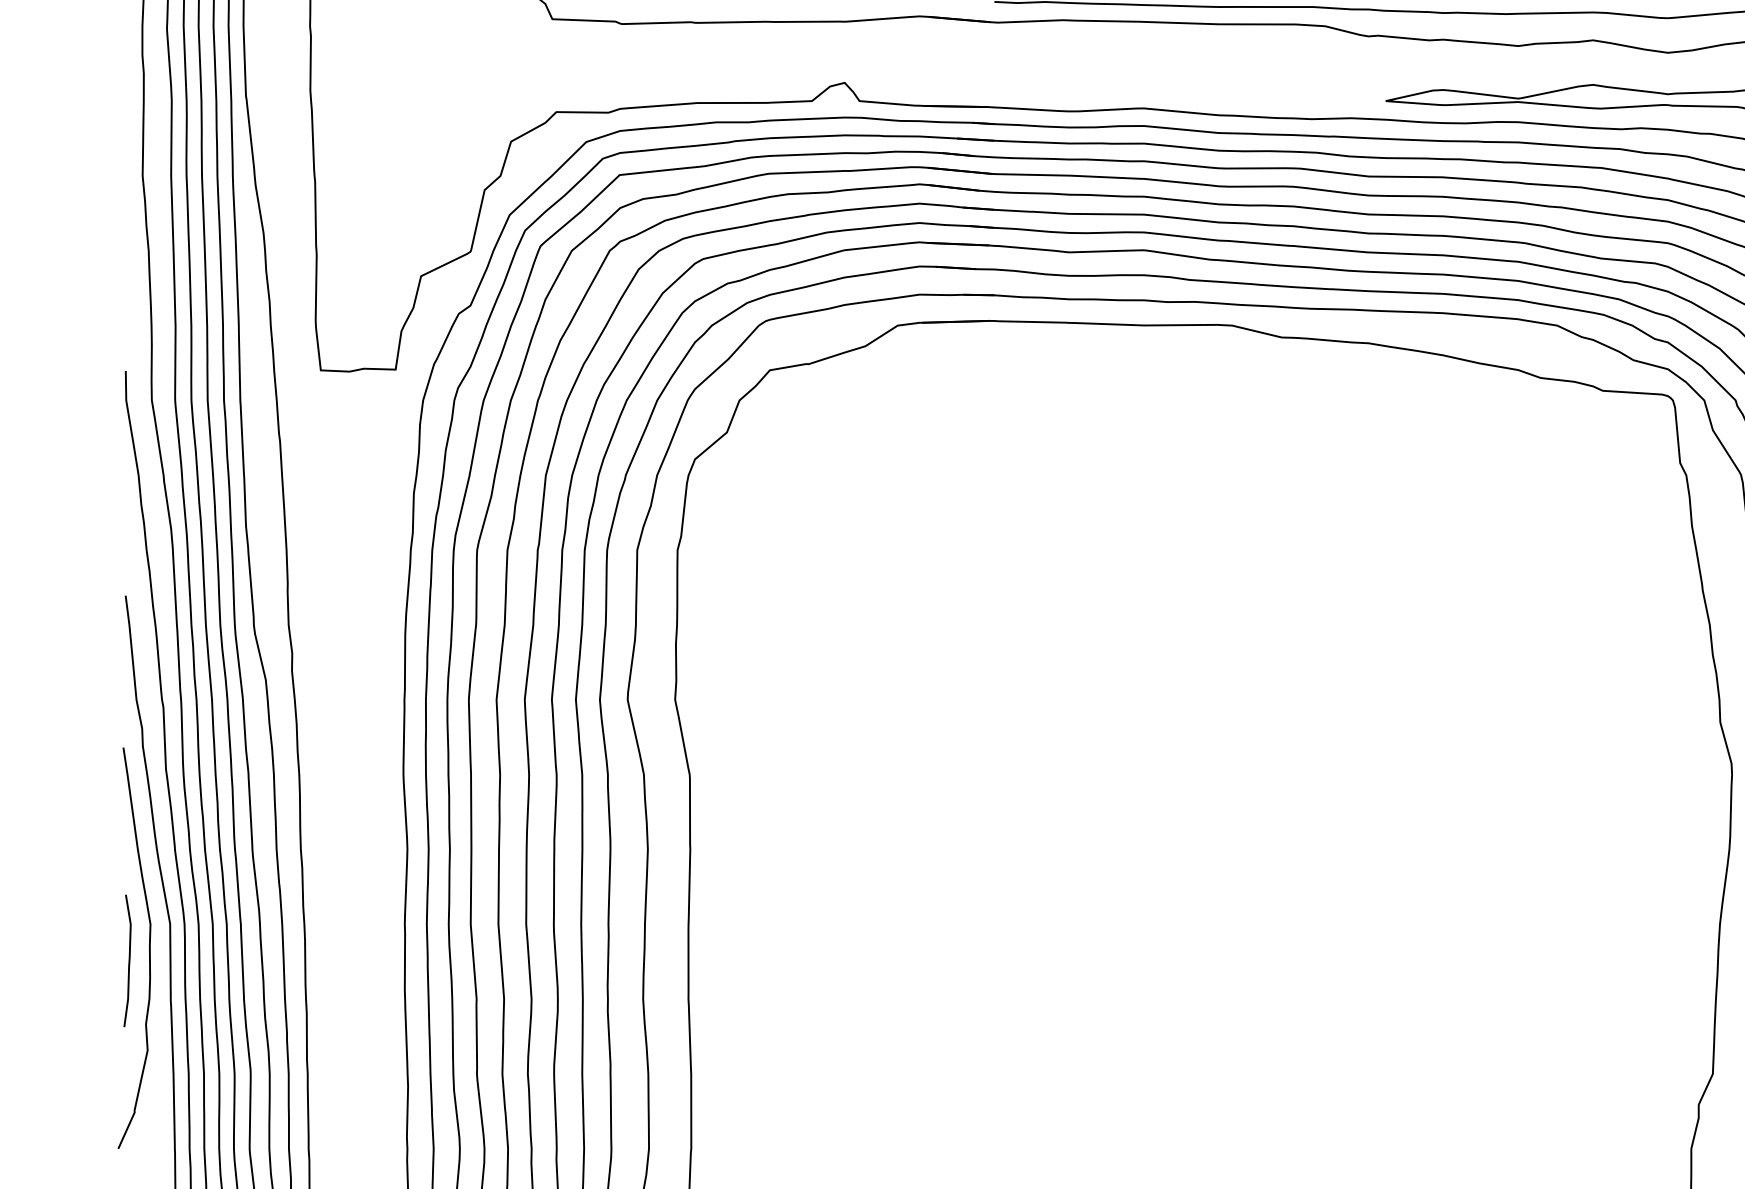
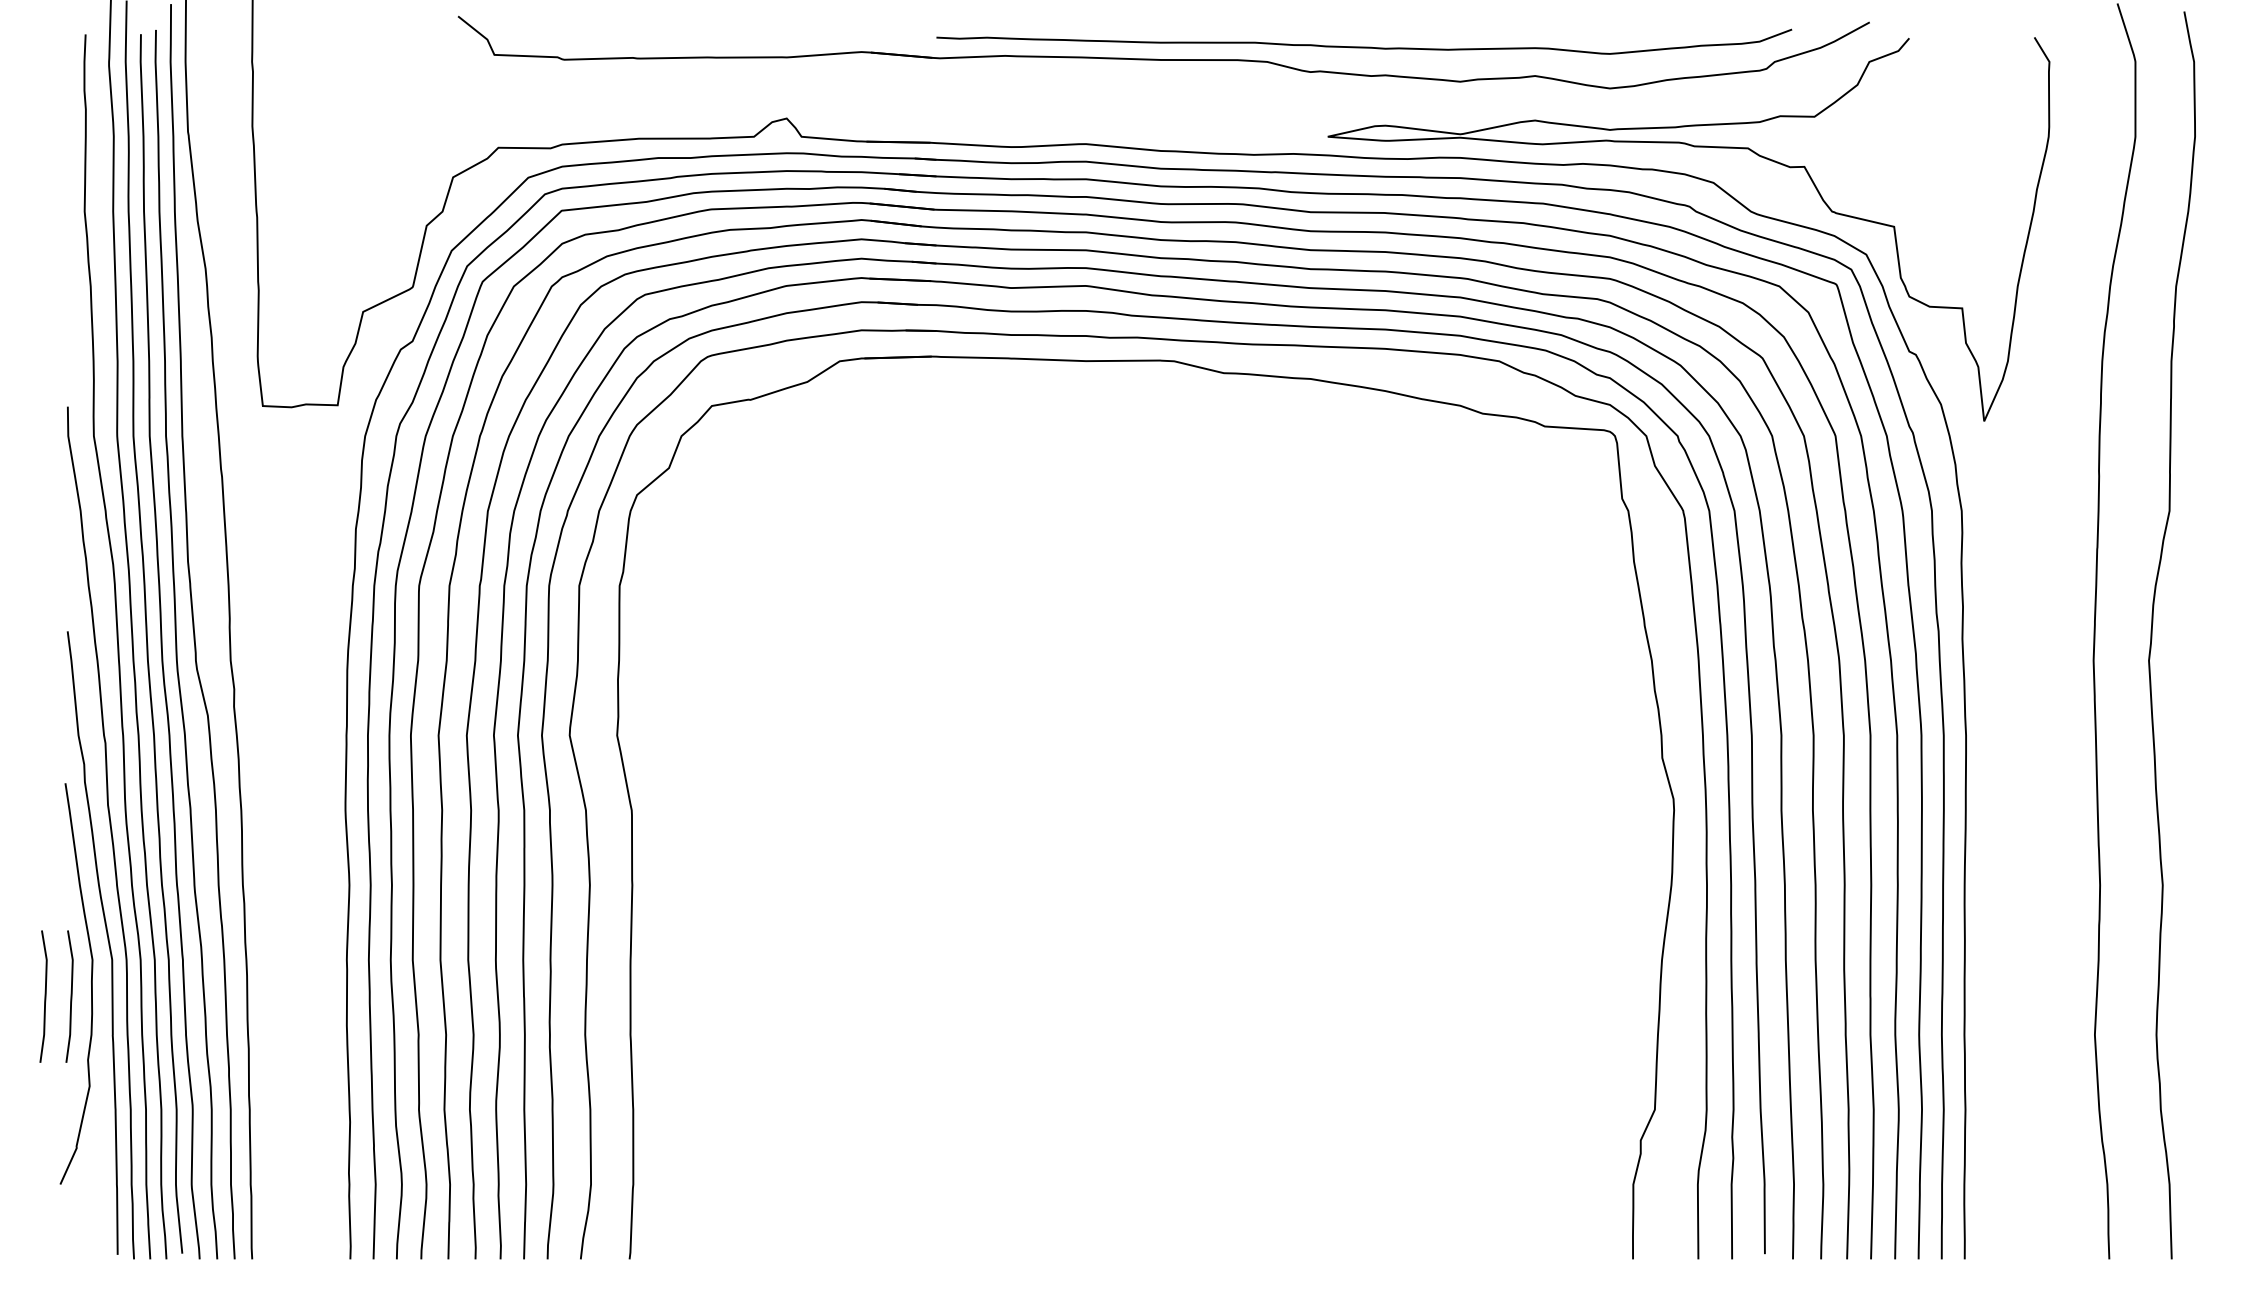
curve: (102, 960) -> (44, 996), added

